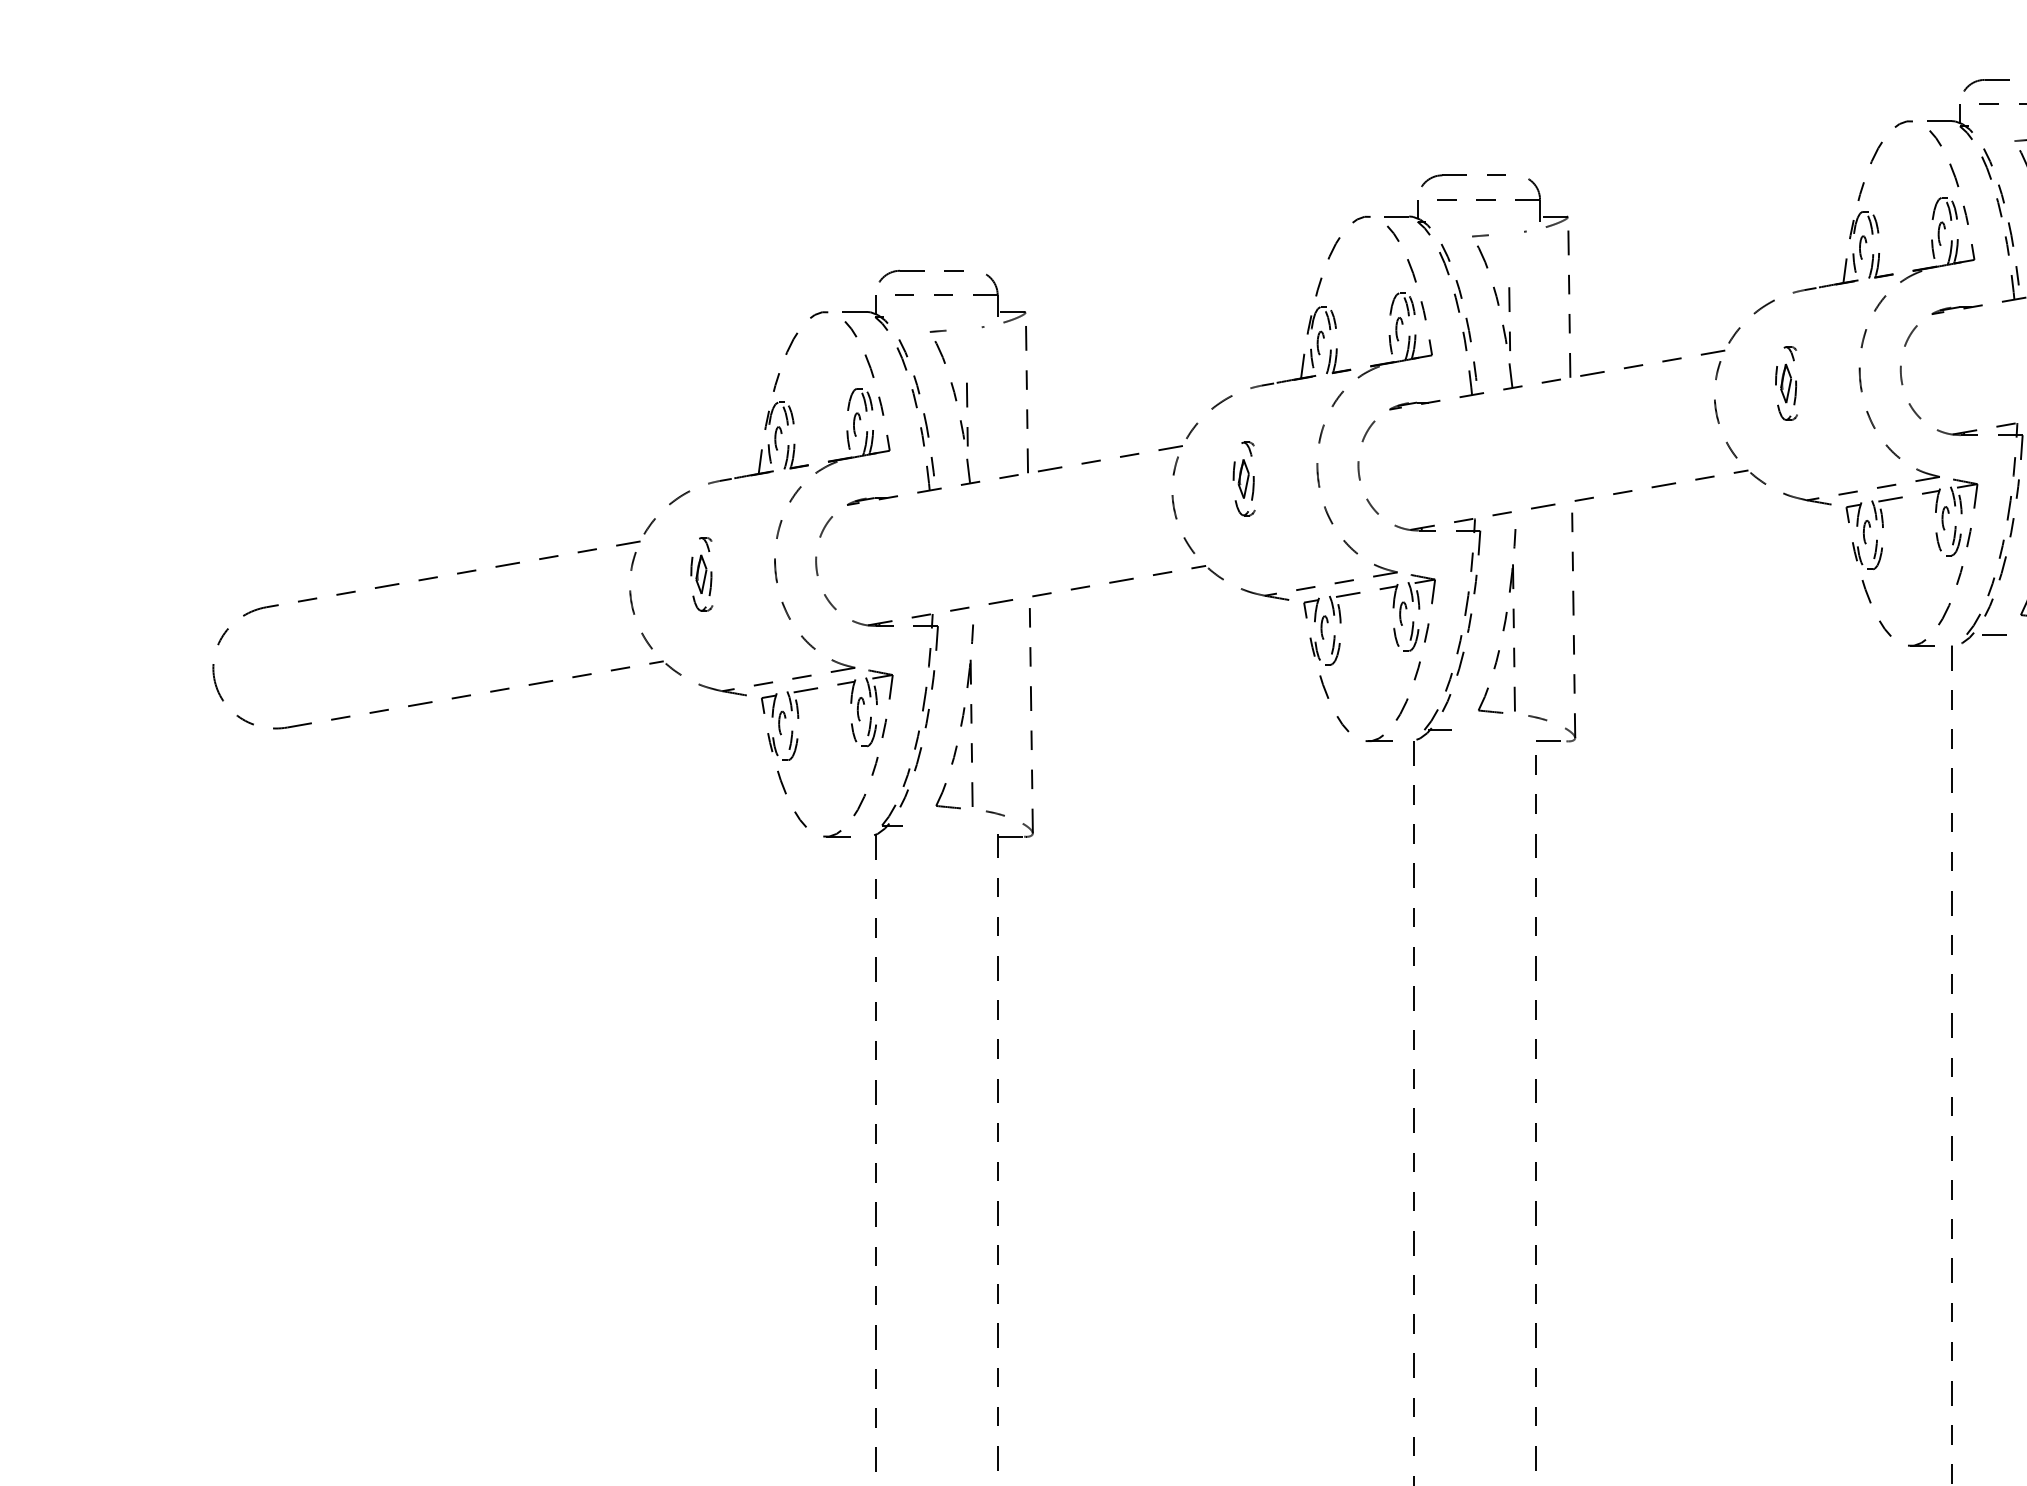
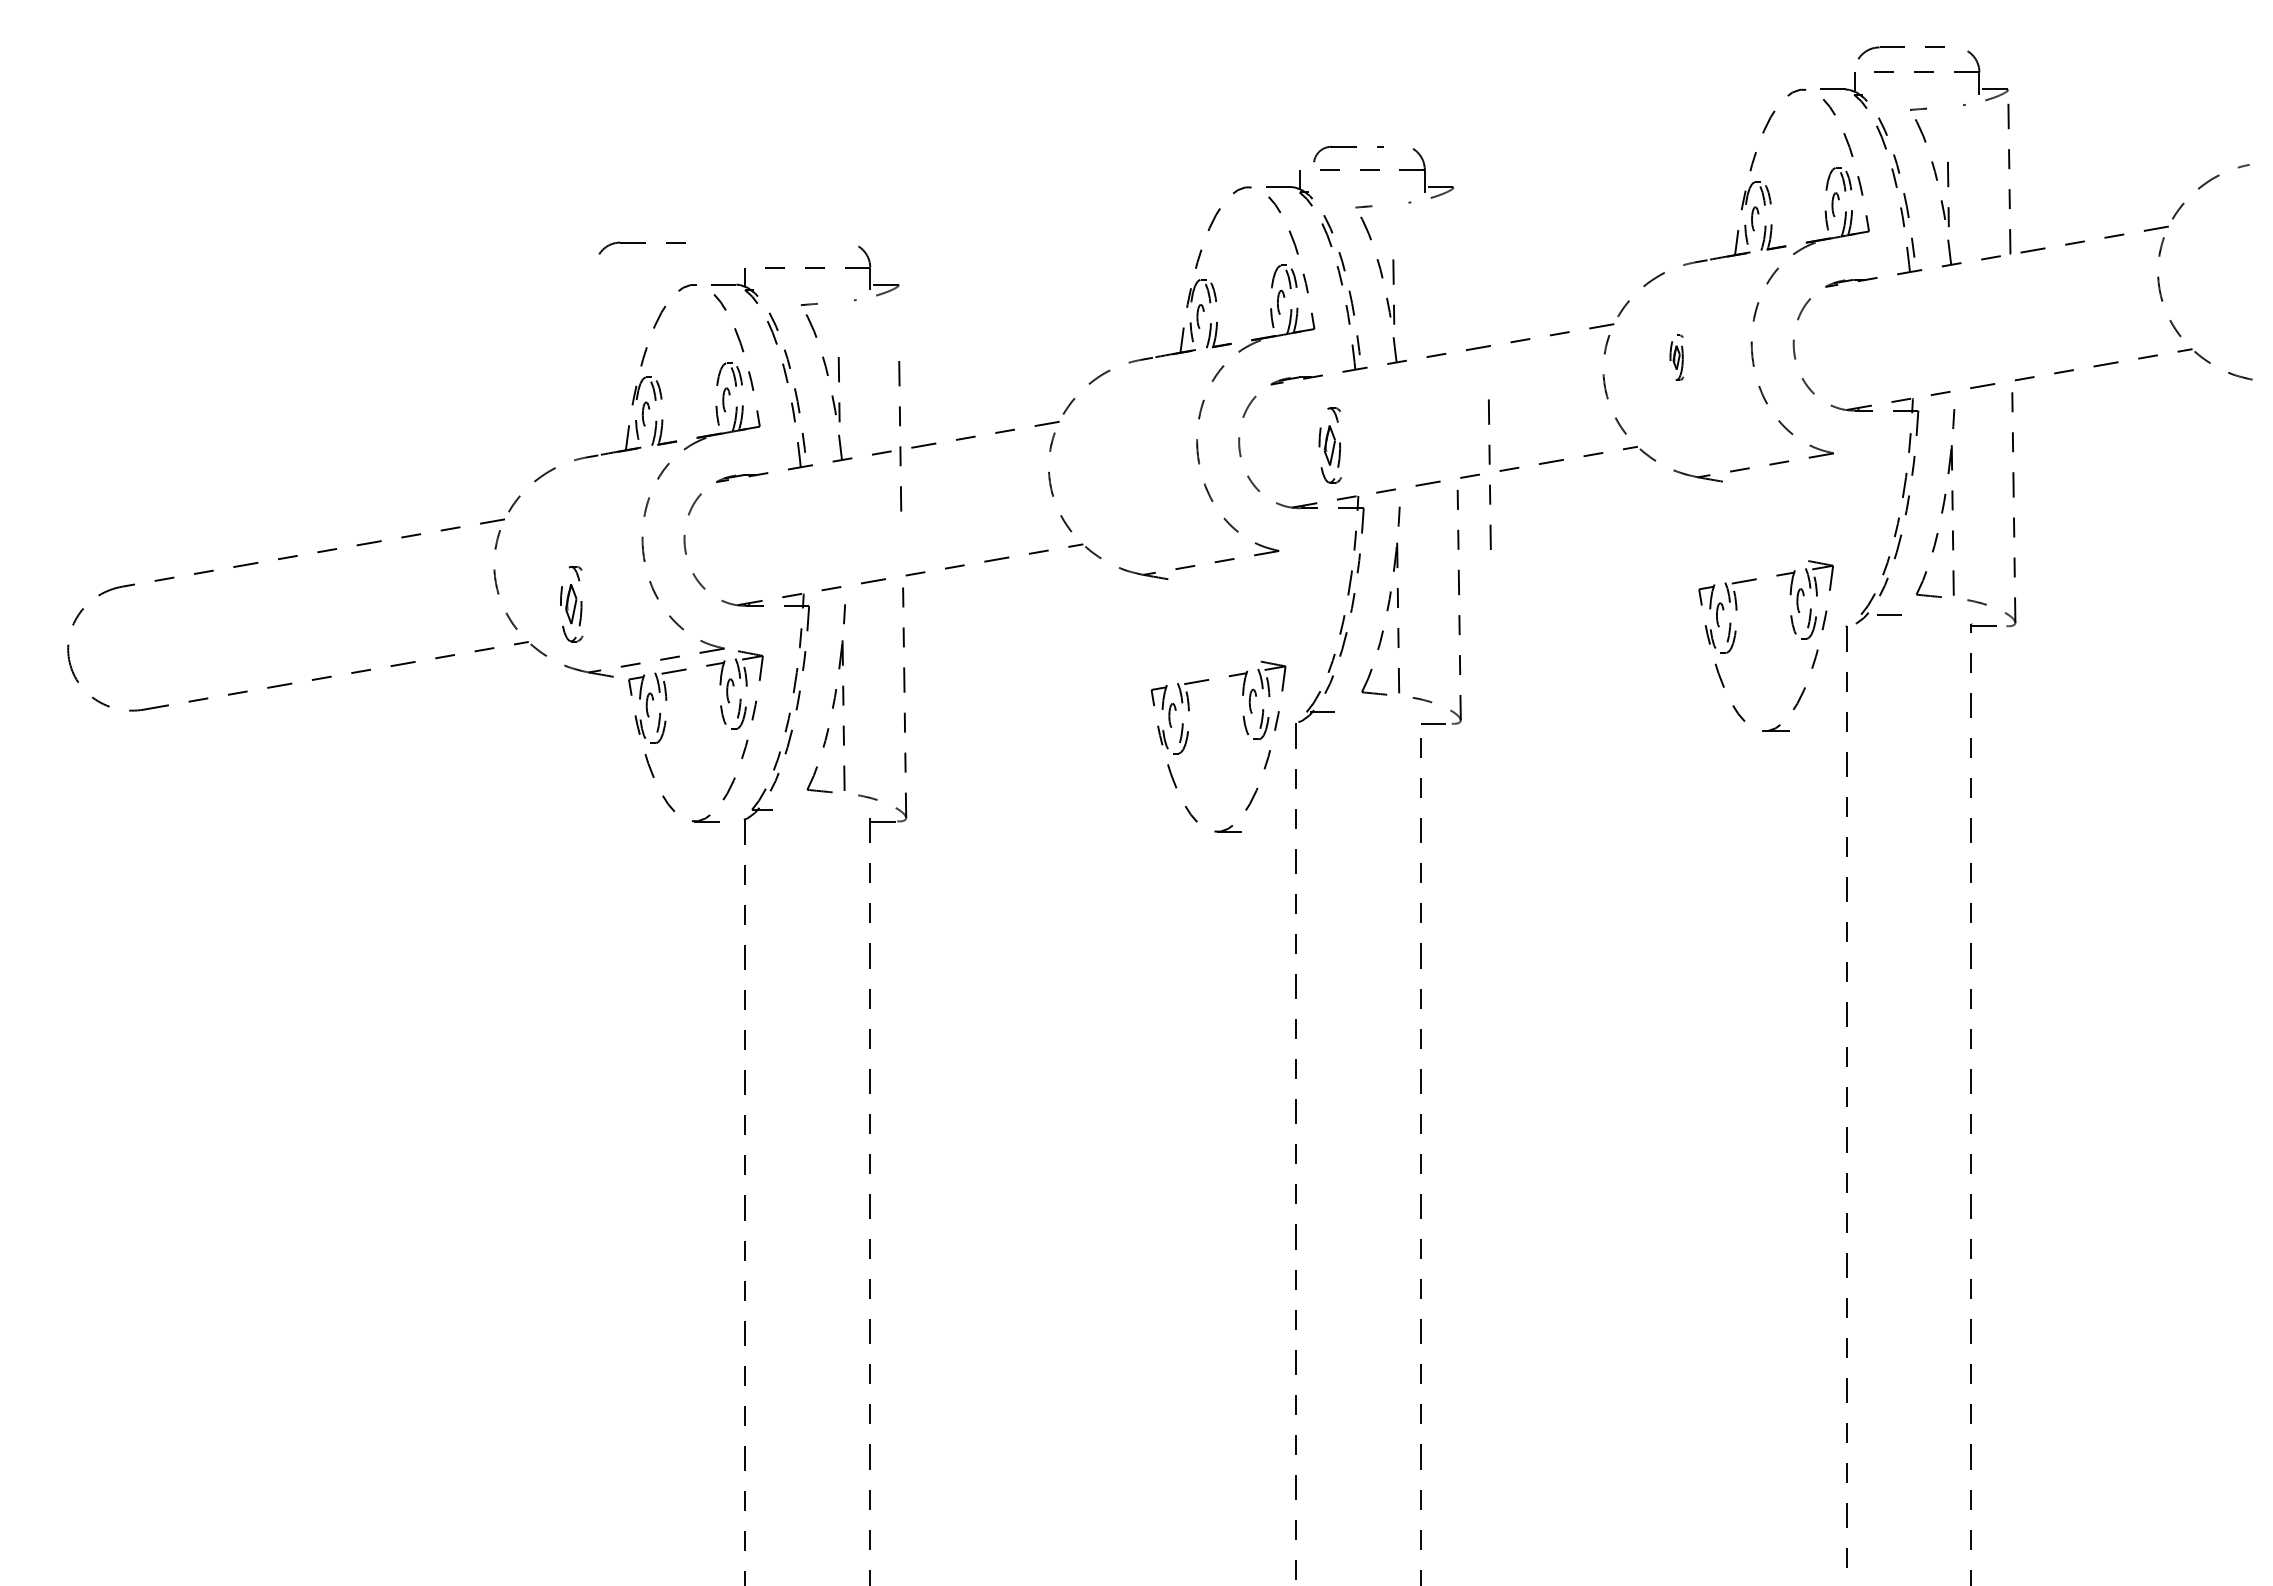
part: (1463, 180) -> (1346, 150), size x0.7
part: (920, 275) -> (641, 247), moved
line: (1569, 294) -> (1489, 464), moved
part: (1786, 383) -> (1676, 357), size x0.6
line: (1027, 389) -> (900, 426), moved
part: (1243, 478) -> (1329, 445), moved
part: (1881, 556) -> (1735, 639), moved
part: (701, 574) -> (571, 604), moved
part: (1396, 645) -> (1246, 733), moved

